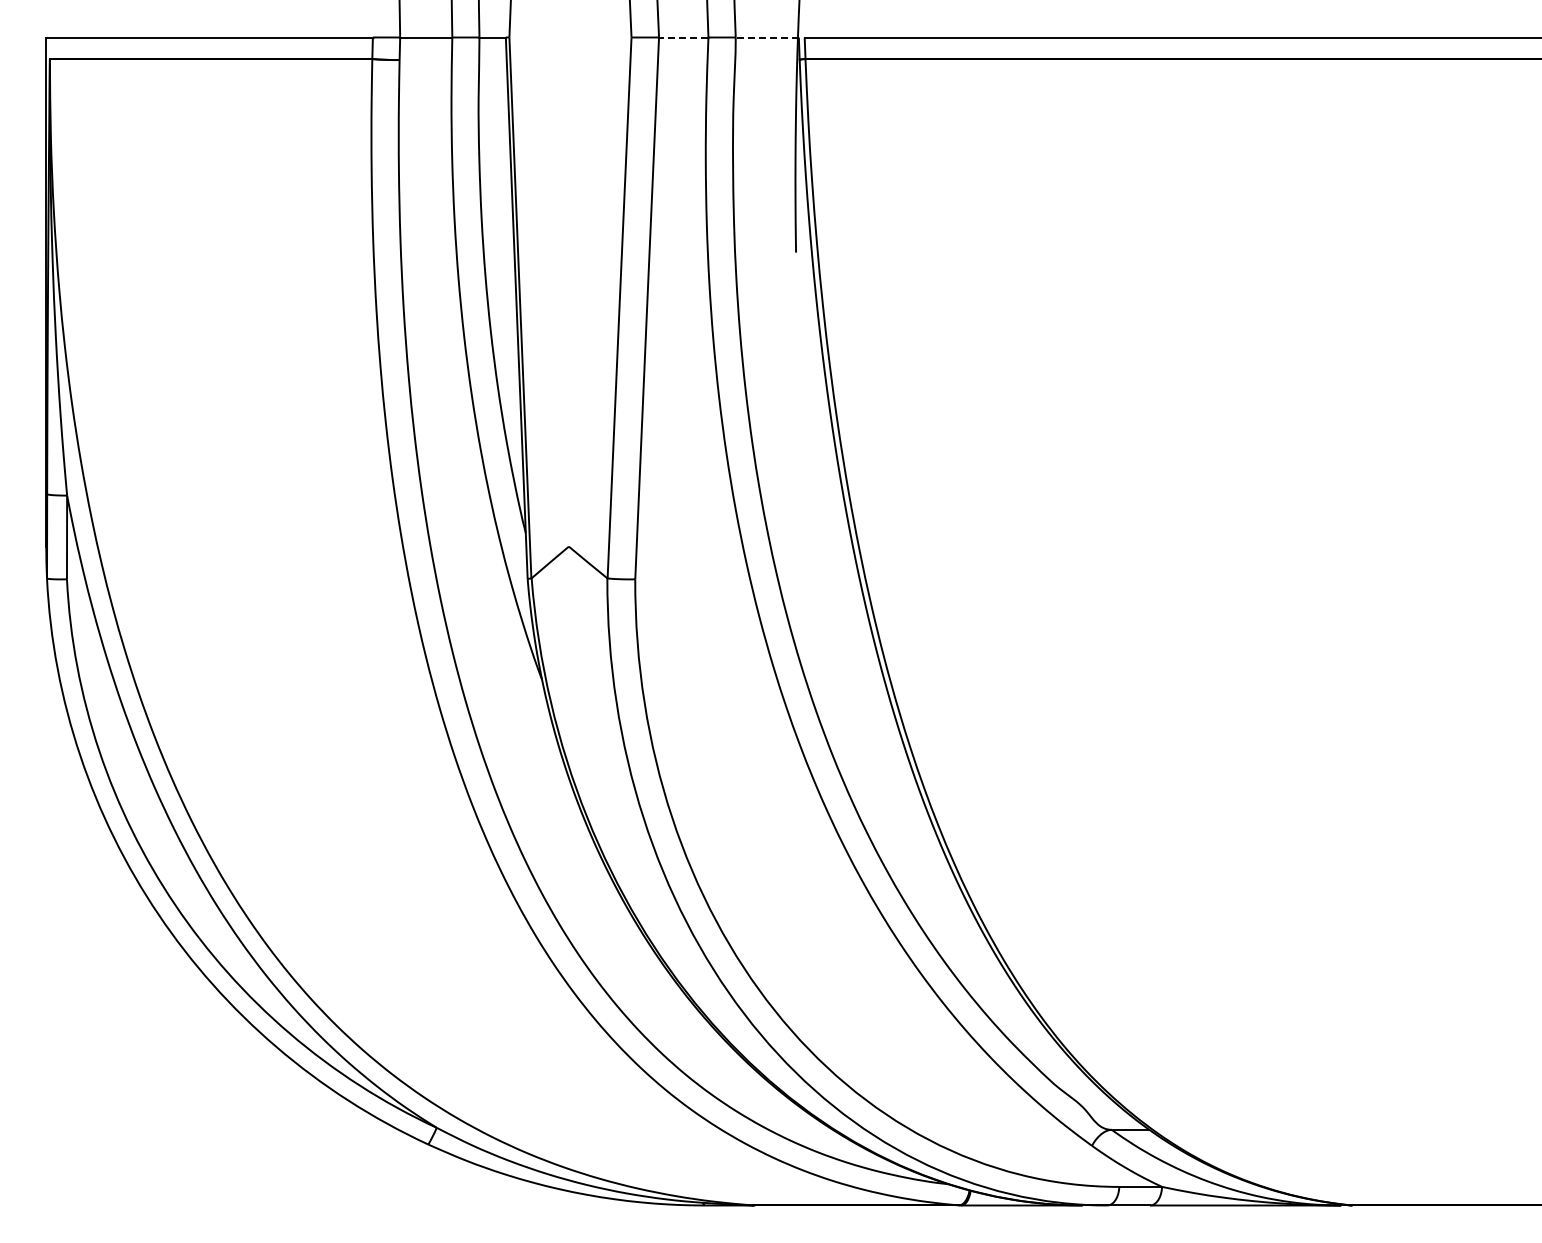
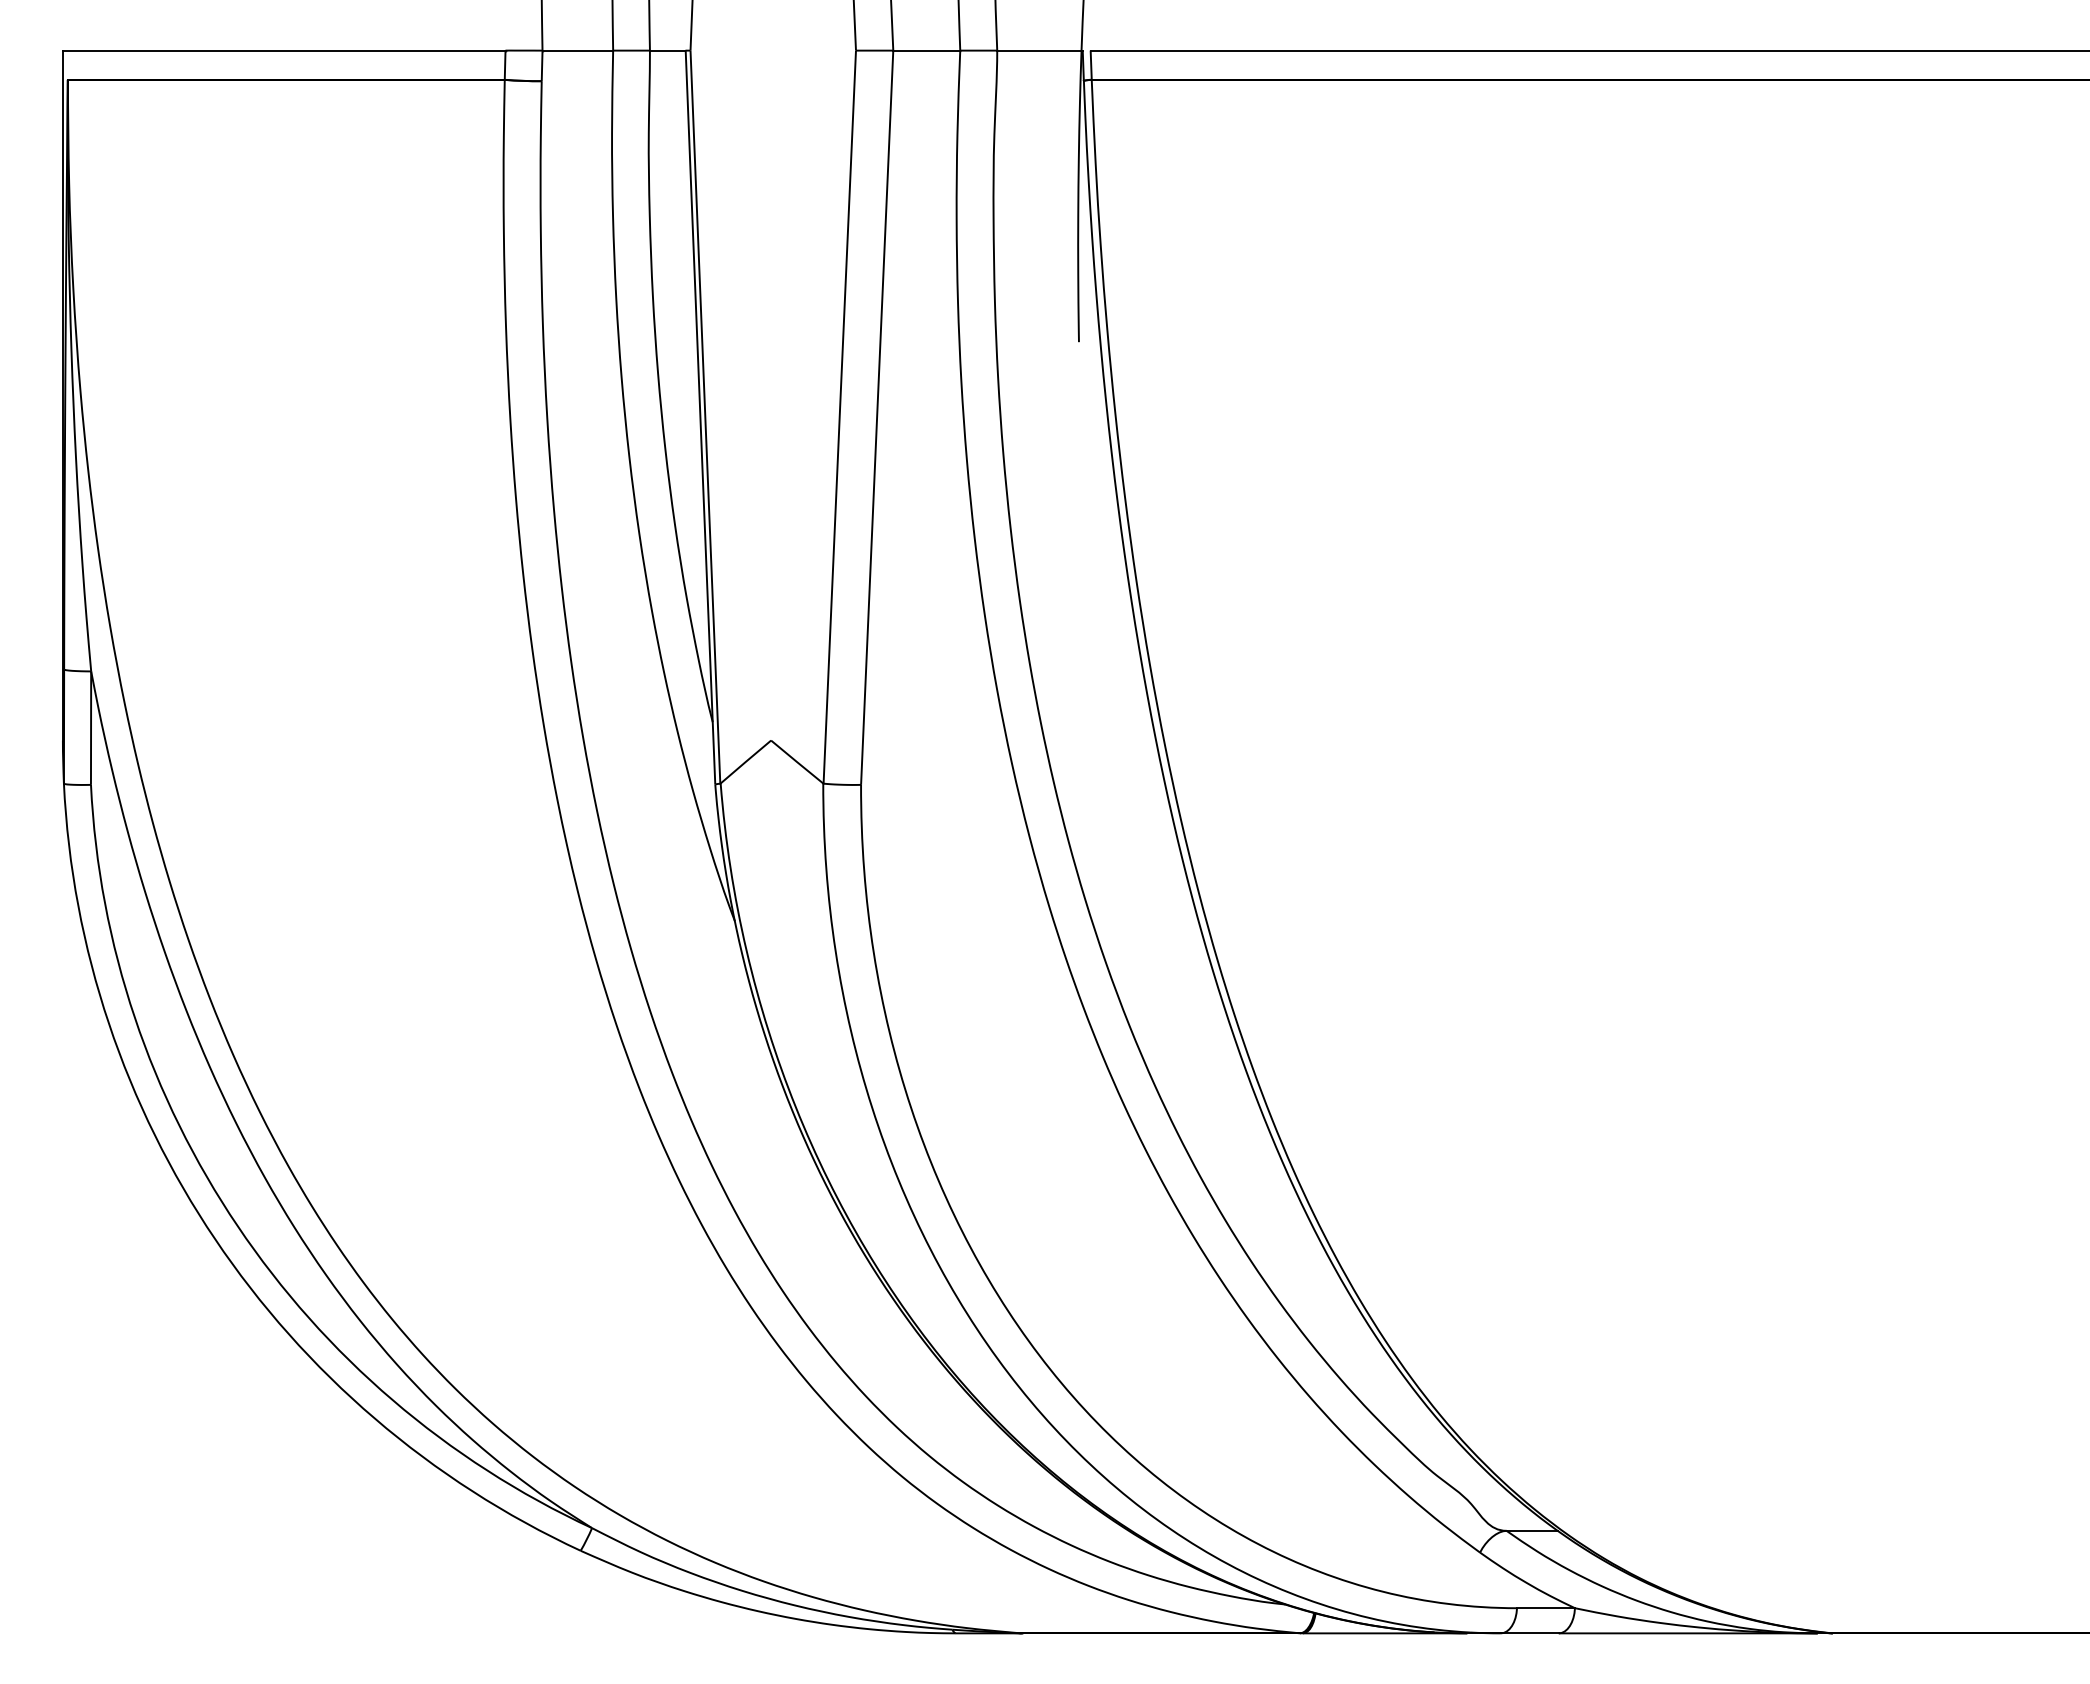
line: (683, 37) -> (926, 50), dashed -> solid
line: (766, 37) -> (1038, 50), dashed -> solid

